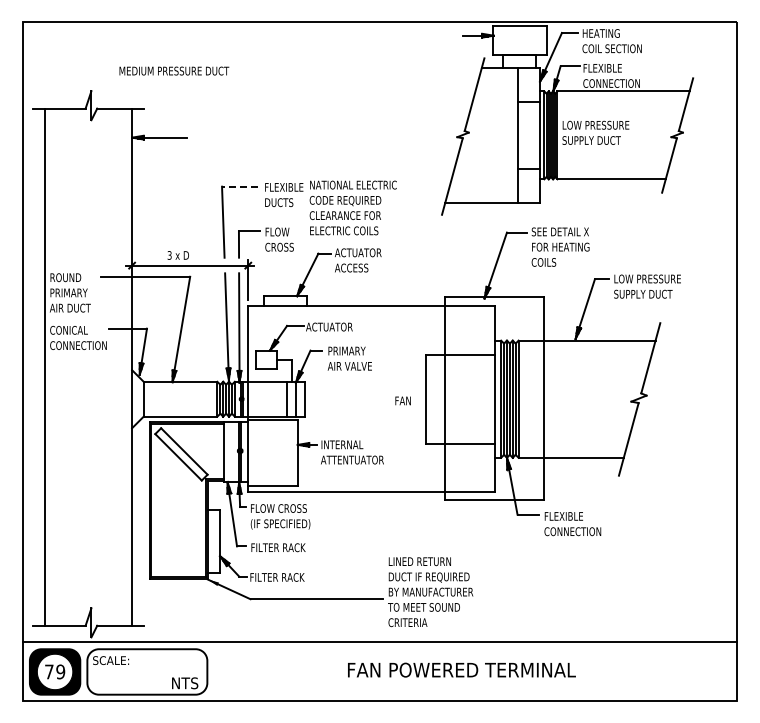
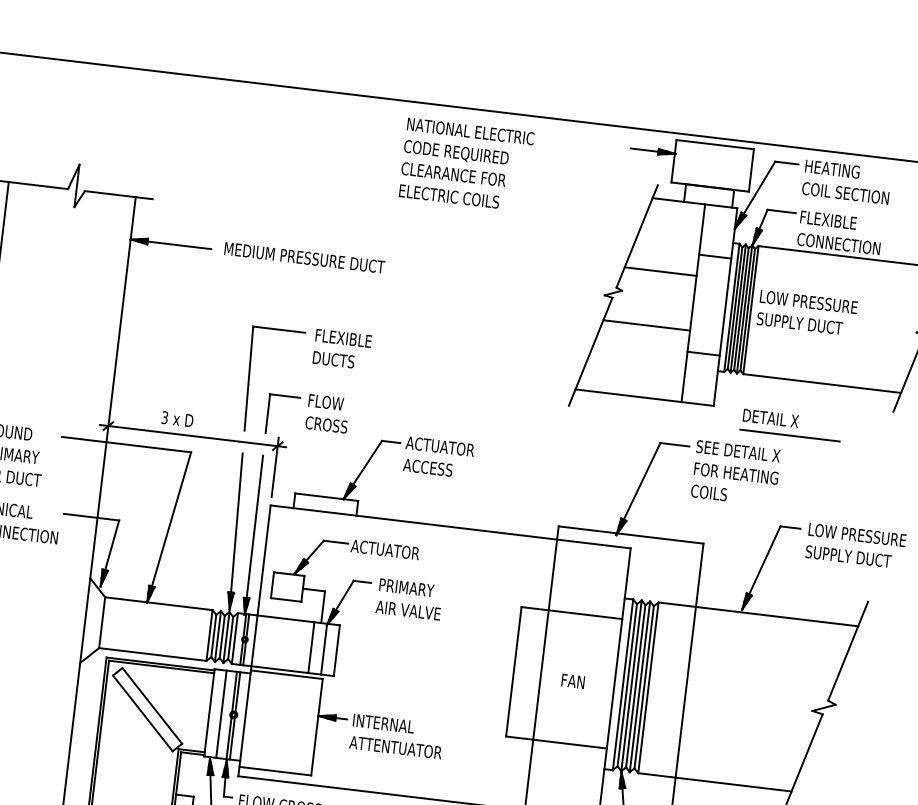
text: (174, 70) -> (305, 257), moved
line: (492, 116) -> (659, 271), added
line: (487, 154) -> (645, 325), added
line: (239, 186) -> (278, 329), dashed -> solid
text: (352, 207) -> (465, 163), moved
part: (593, 209) -> (790, 424), added
text: (402, 400) -> (572, 680), moved
line: (231, 451) -> (220, 714), added

